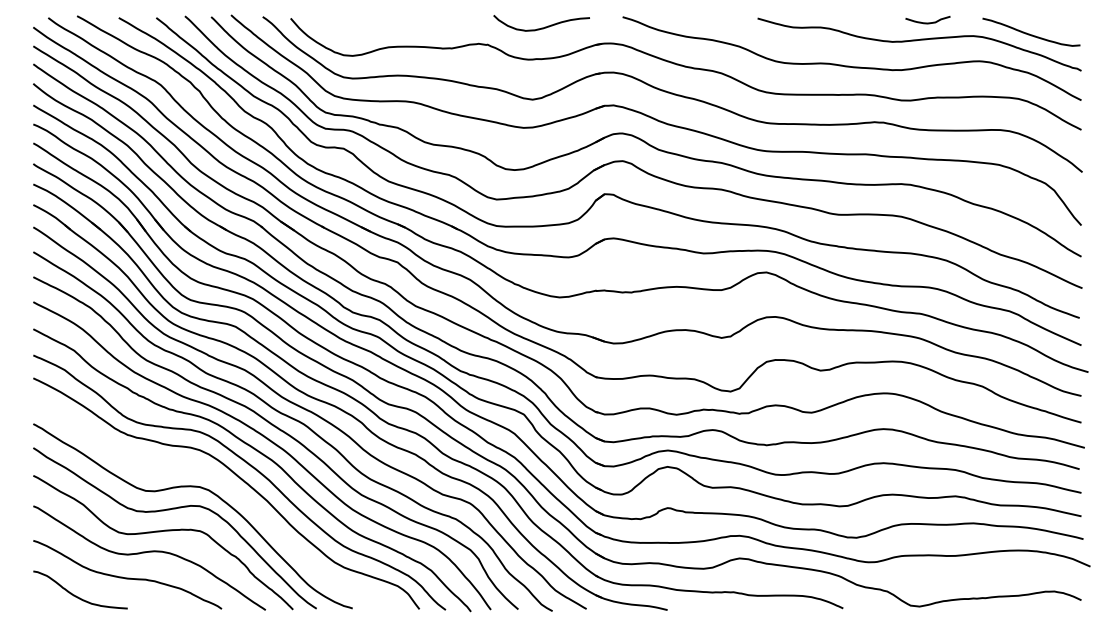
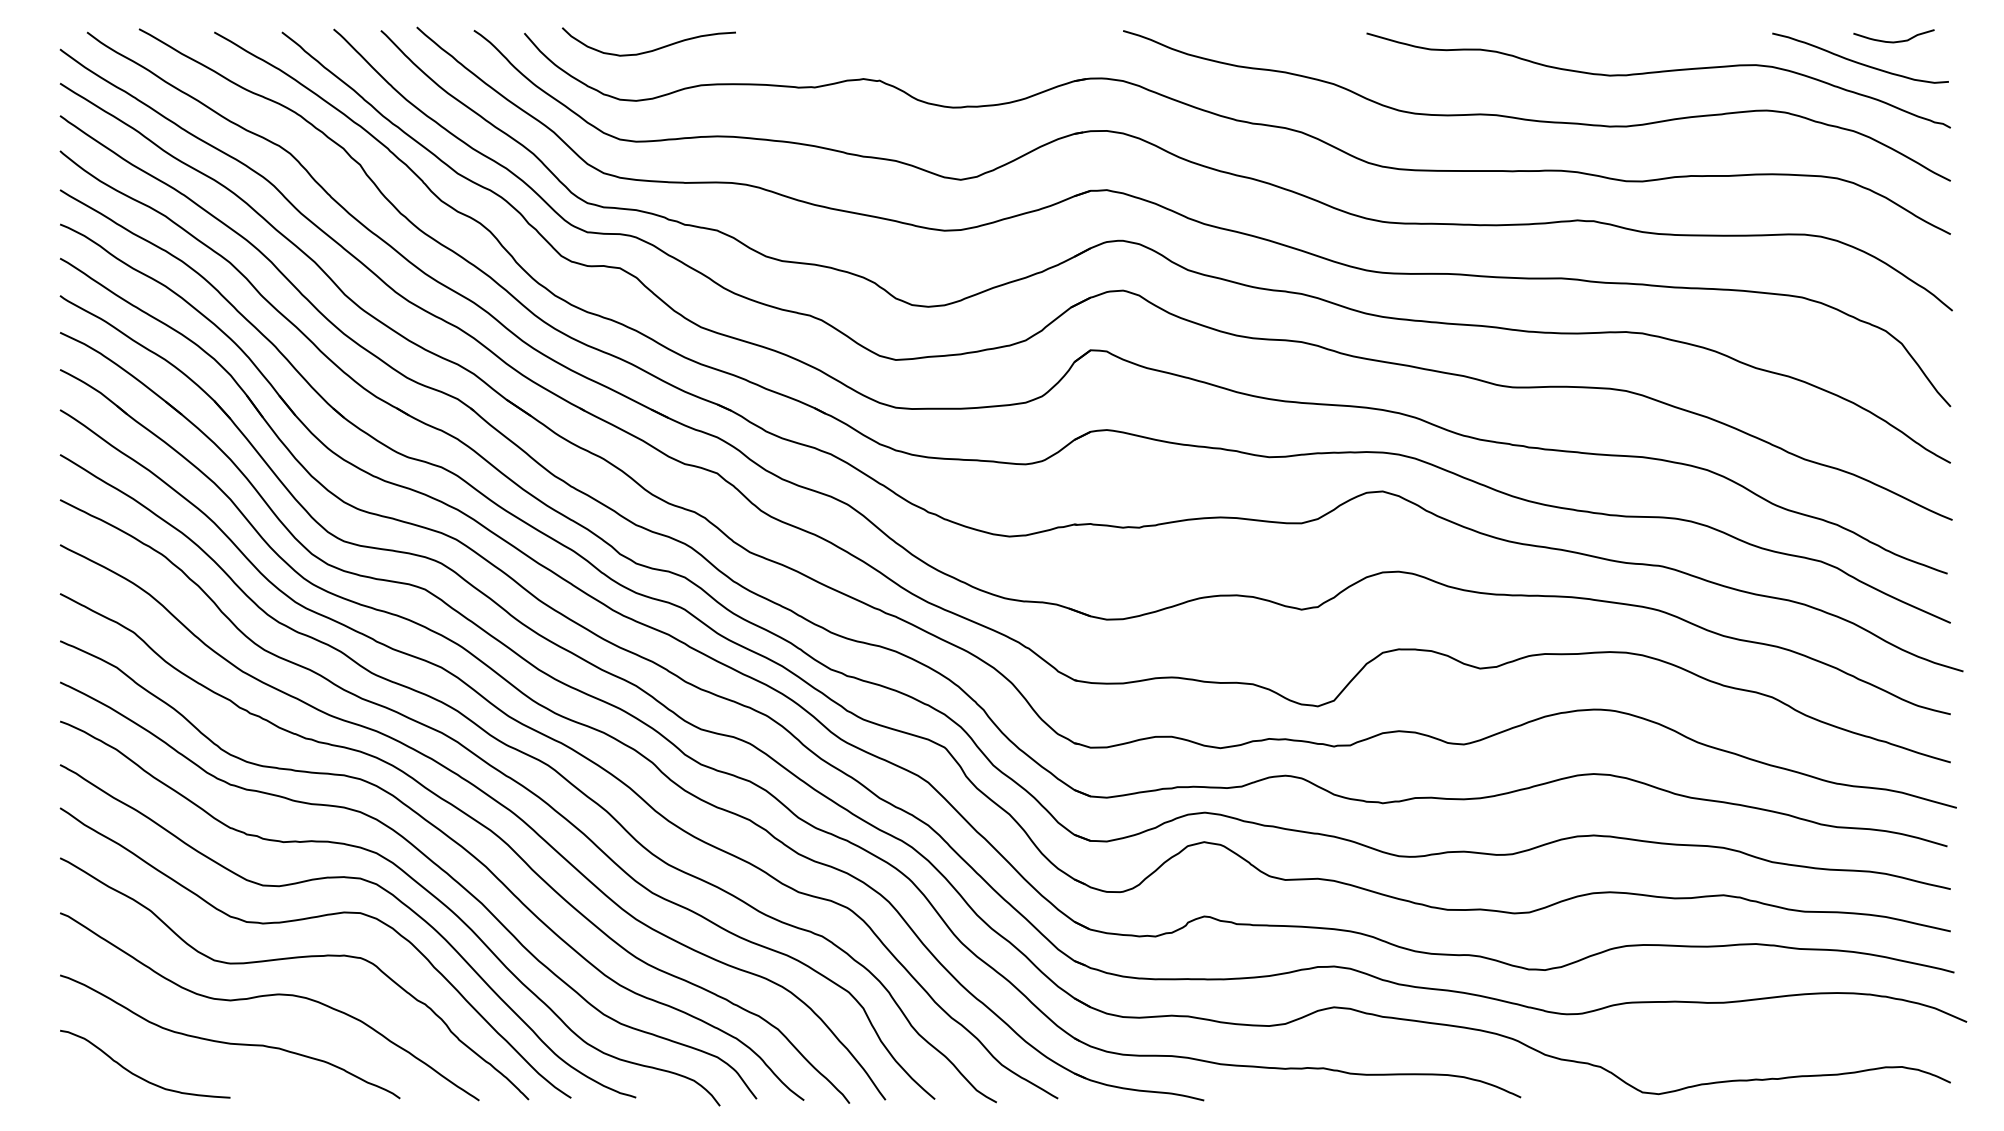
curve: (927, 22) -> (1893, 40), moved
curve: (541, 27) -> (648, 49), moved
curve: (229, 489) -> (413, 882), added

